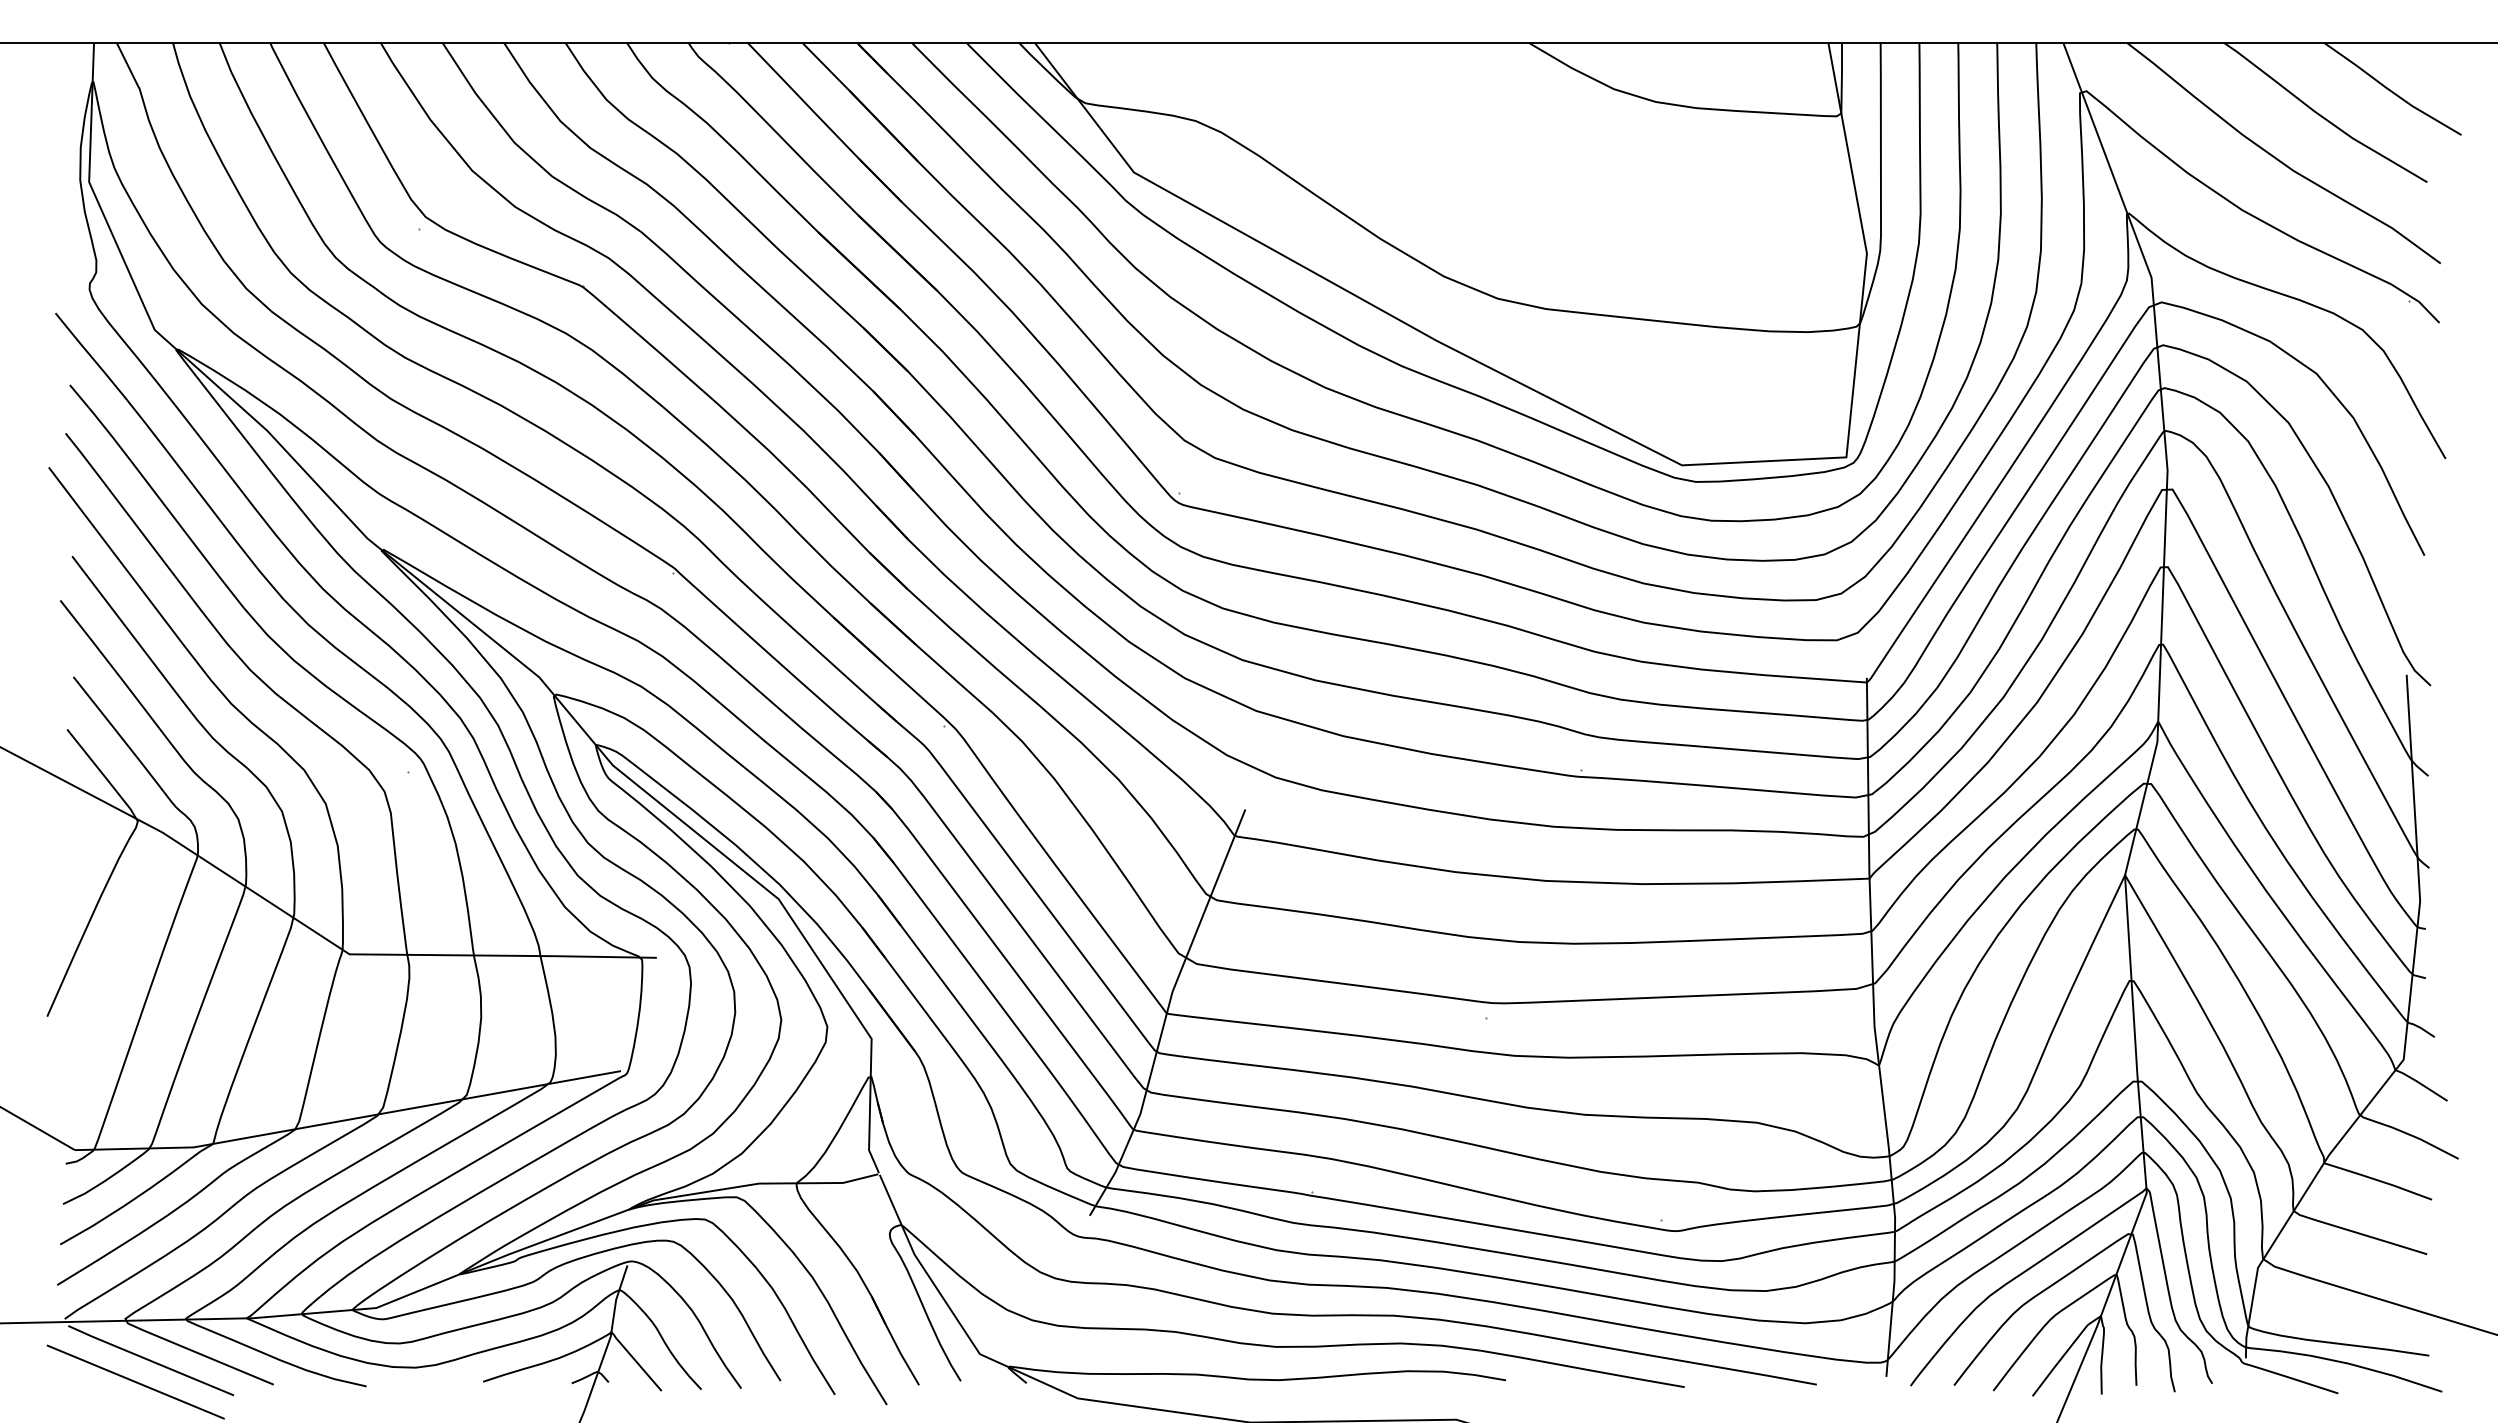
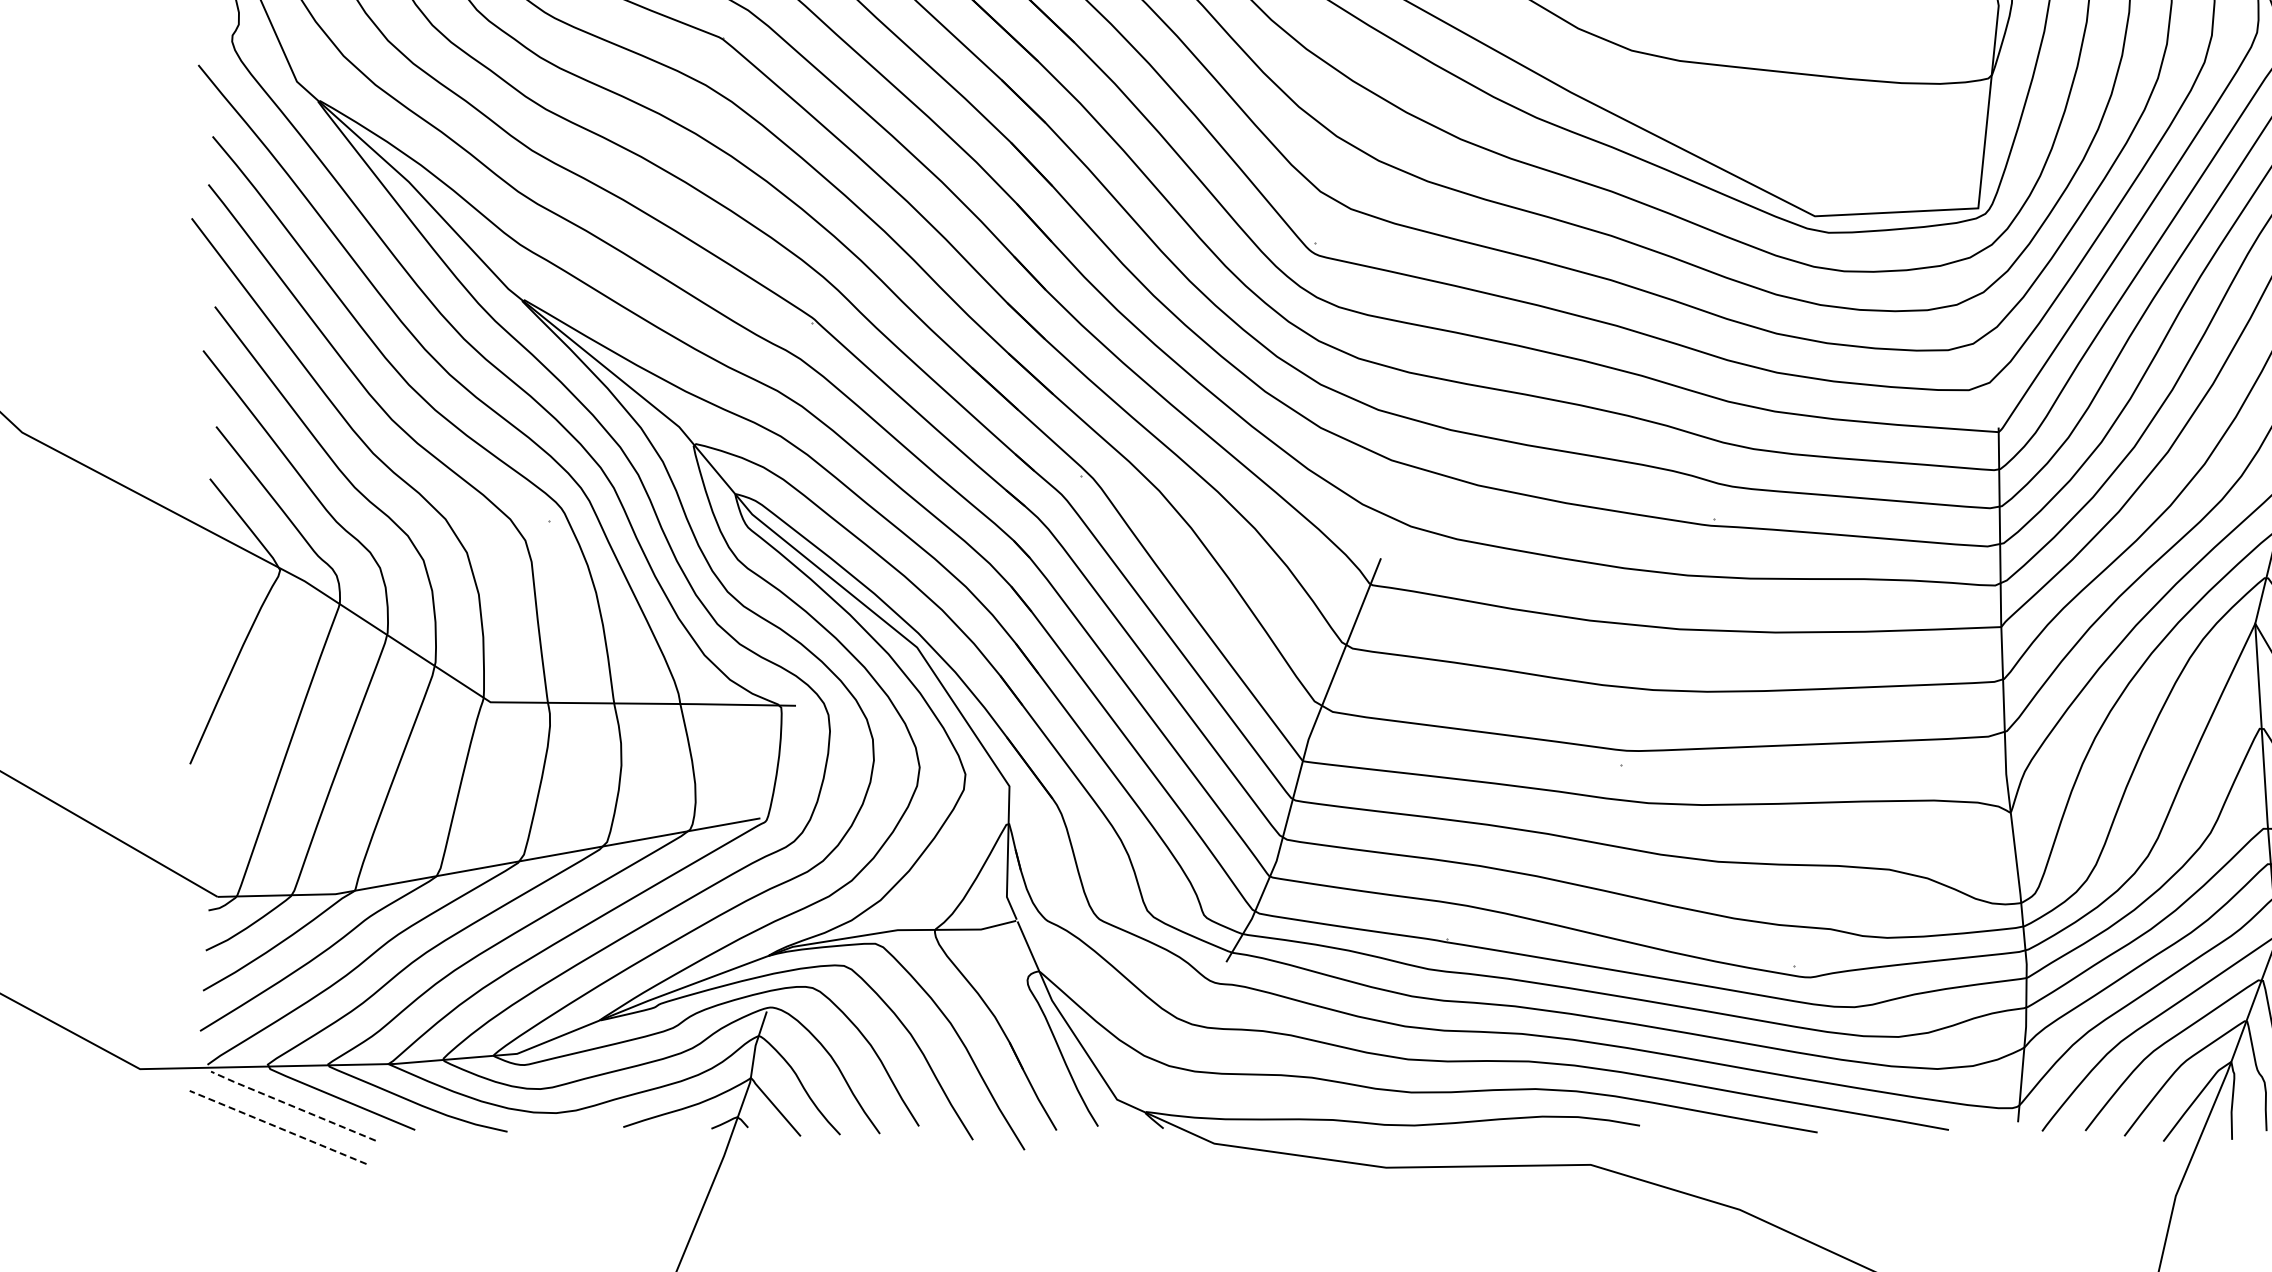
line: (150, 1360) -> (292, 1105), solid -> dashed
line: (135, 1381) -> (277, 1126), solid -> dashed

